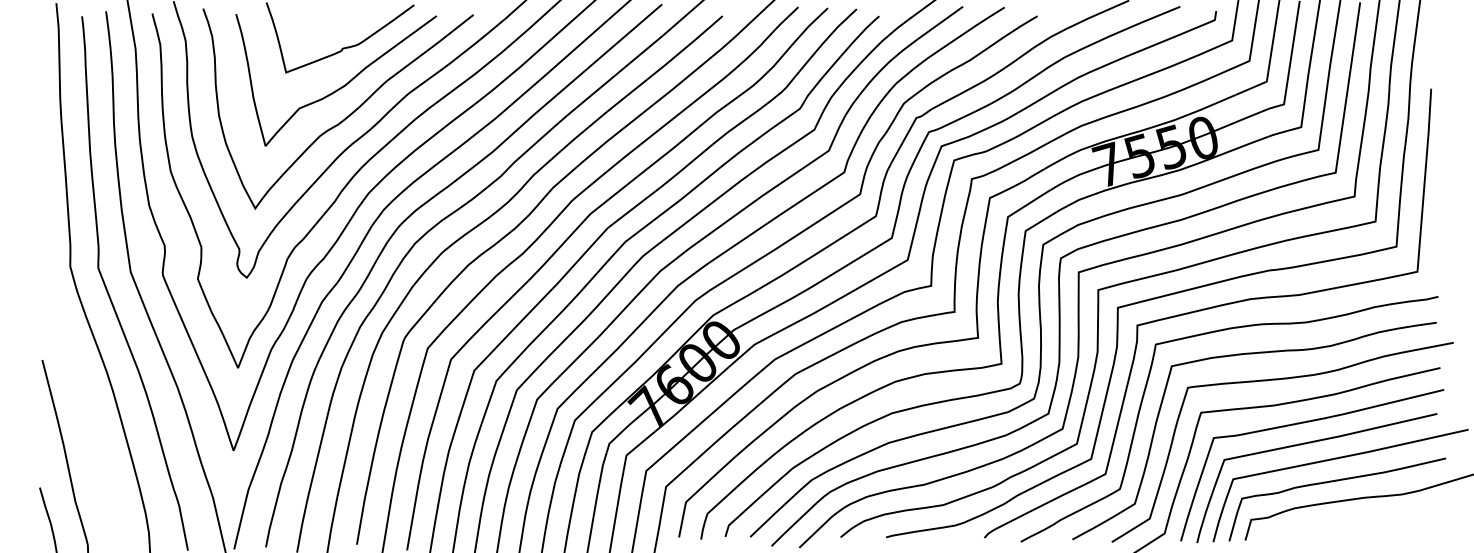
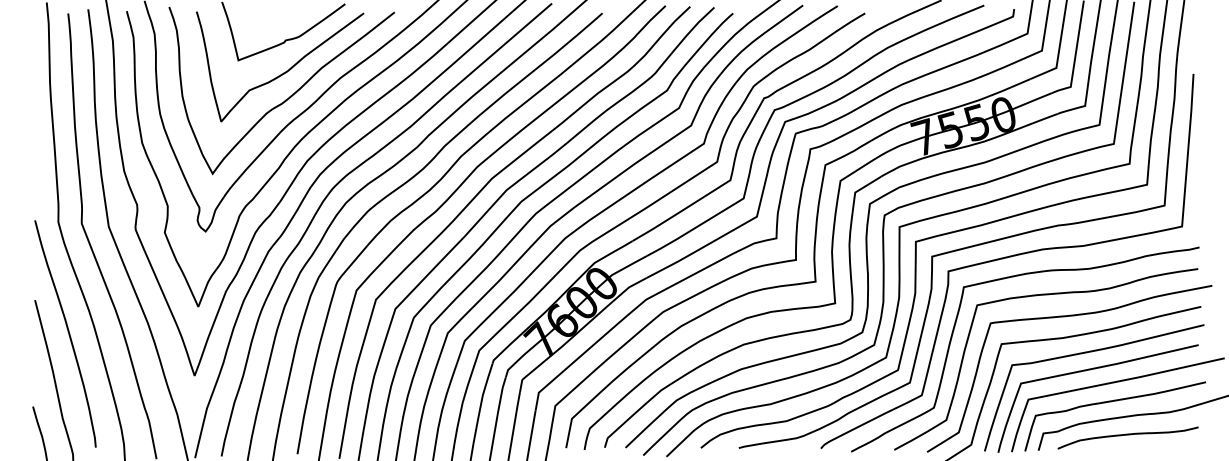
curve: (81, 398) -> (67, 332), added
curve: (1351, 522) -> (1127, 435), added

